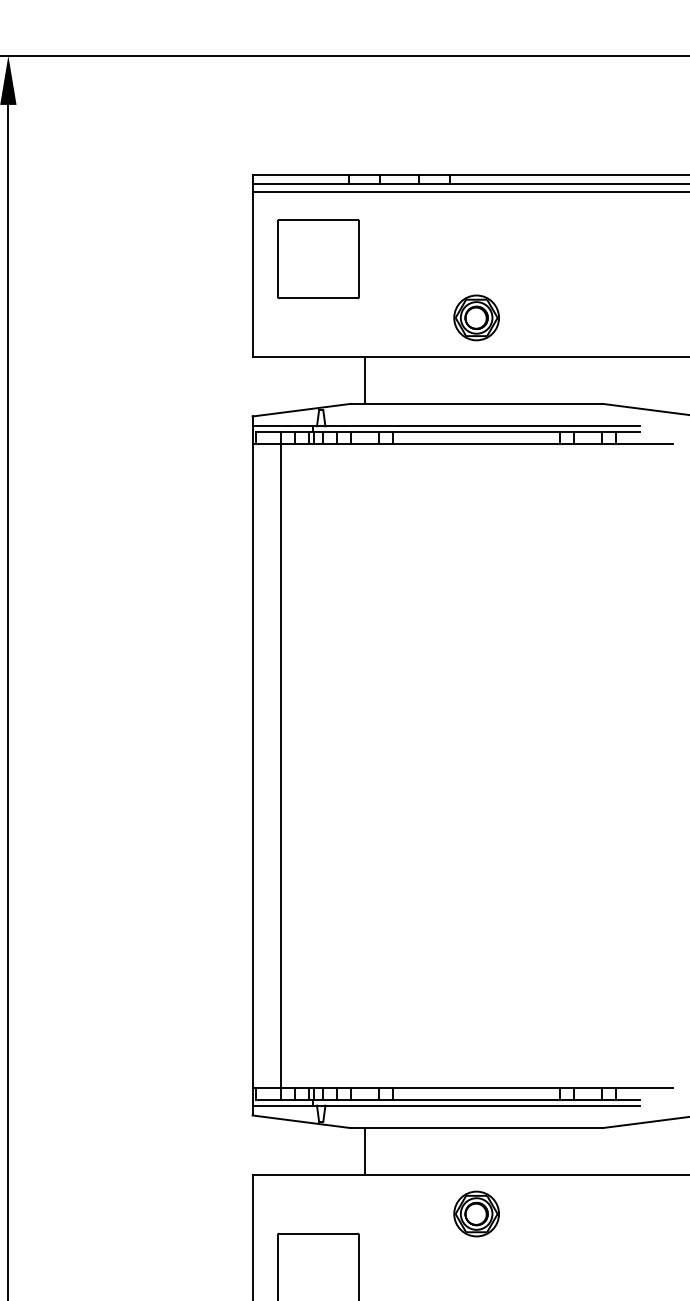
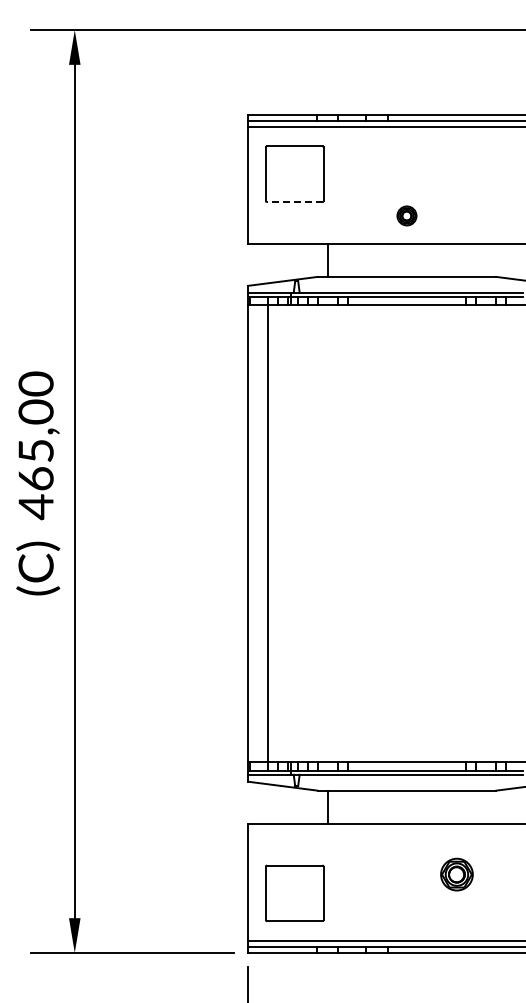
line: (318, 298) -> (294, 202), solid -> dashed
part: (476, 317) -> (406, 215), size x0.6
part: (476, 1213) -> (456, 874), moved

